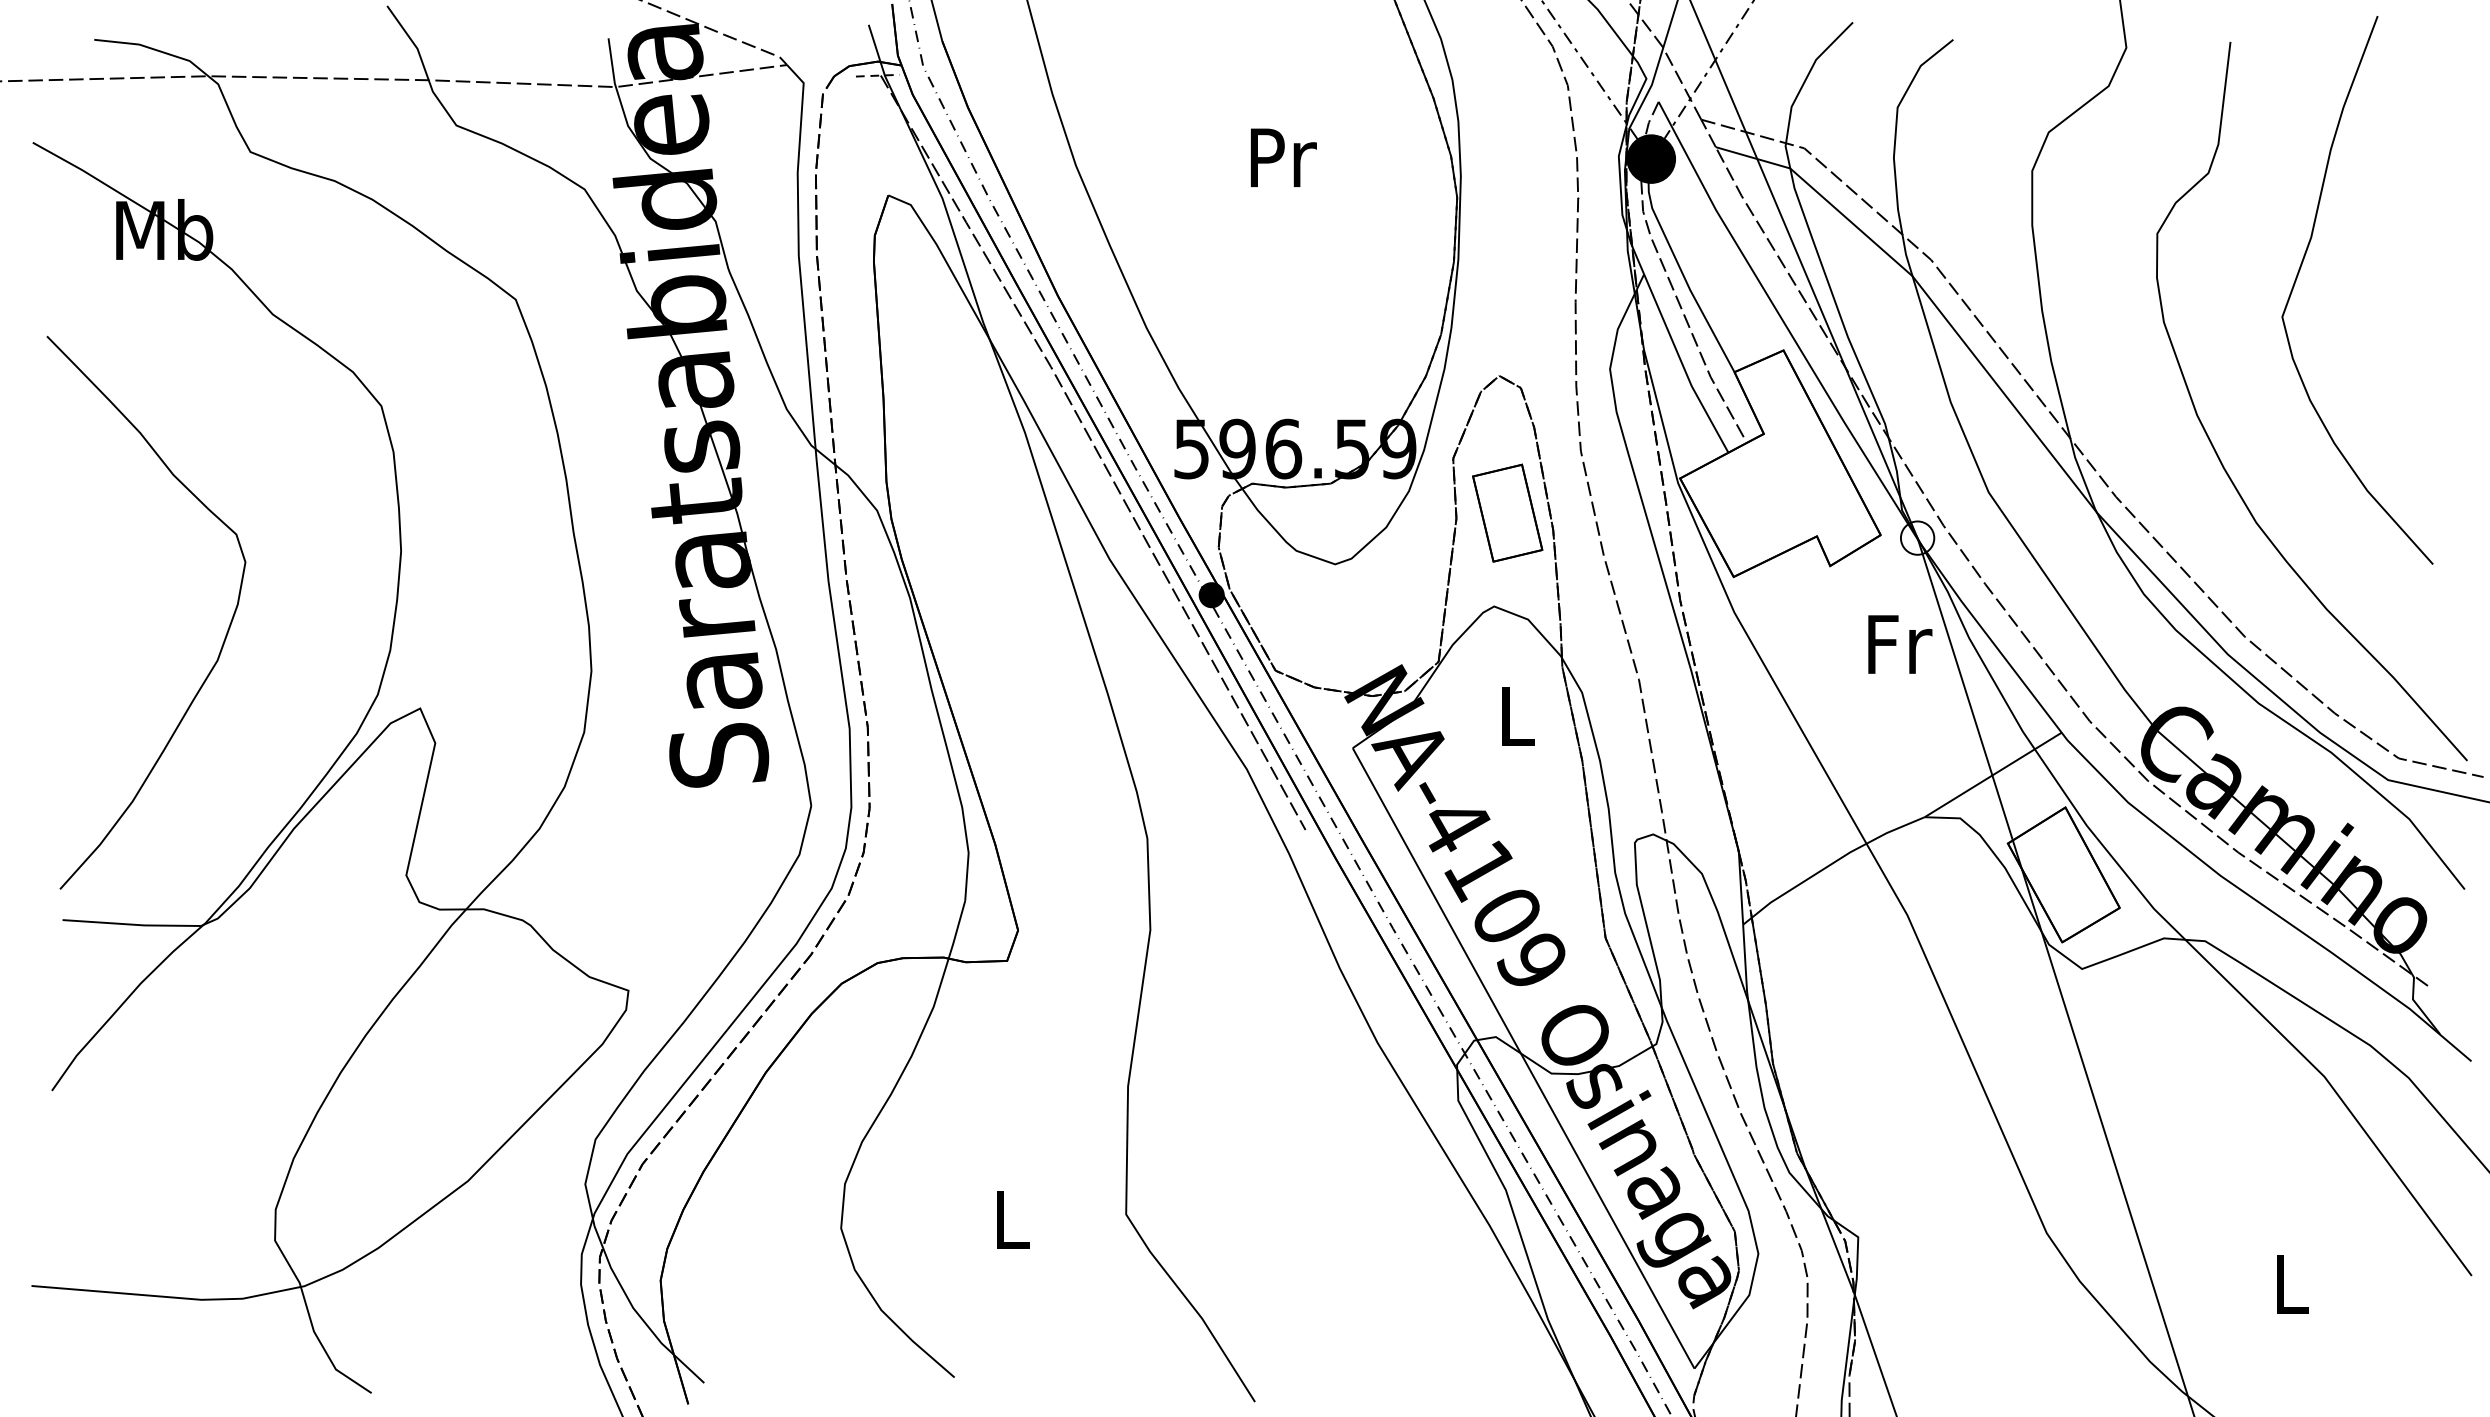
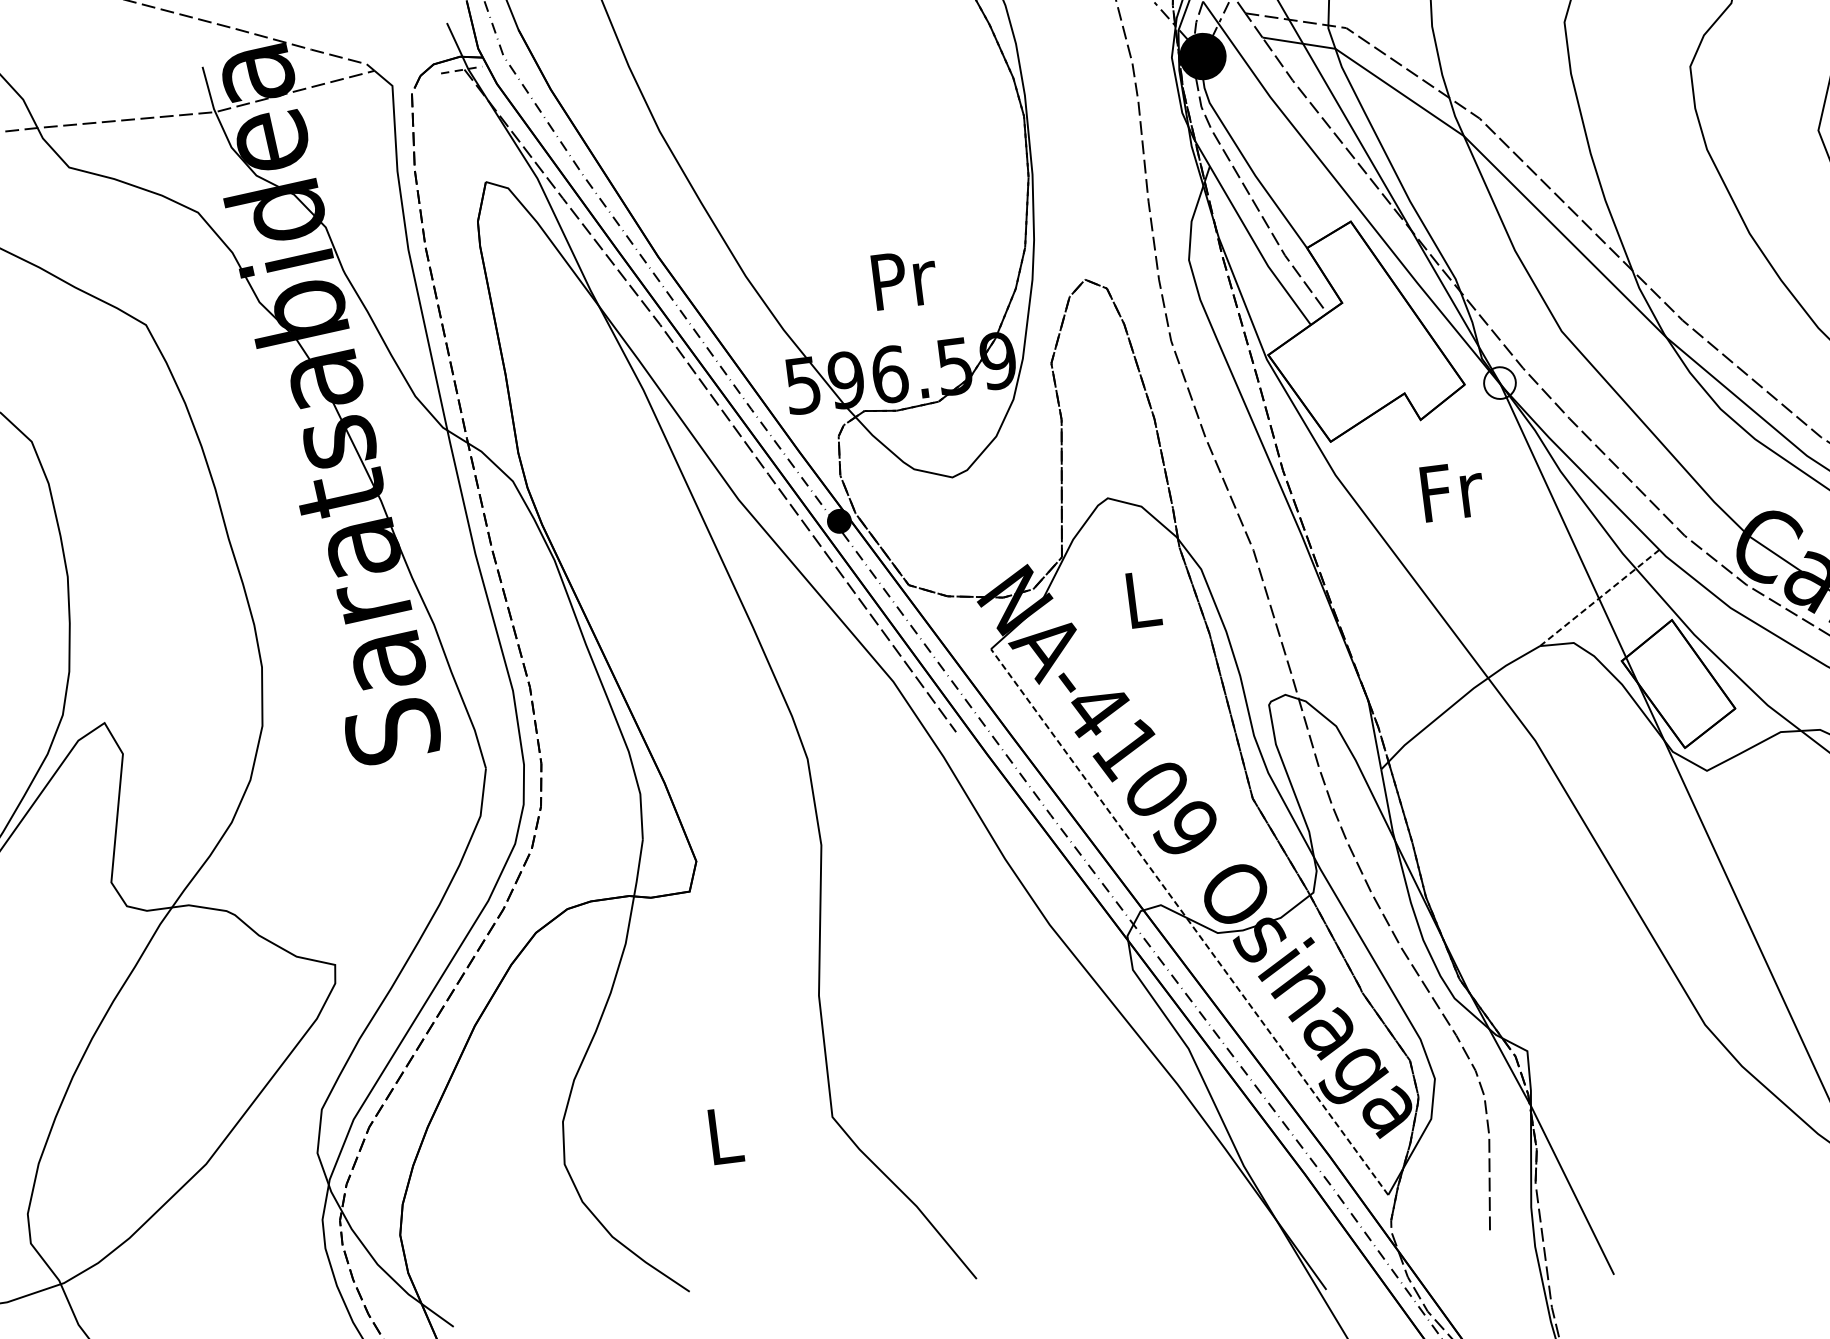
text: (1283, 157) -> (904, 279), moved
part: (1507, 512) -> (1109, 407), removed
text: (1900, 644) -> (1453, 491), moved
line: (1993, 774) -> (1599, 597), solid -> dashed
line: (1523, 1058) -> (1189, 922), solid -> dashed

